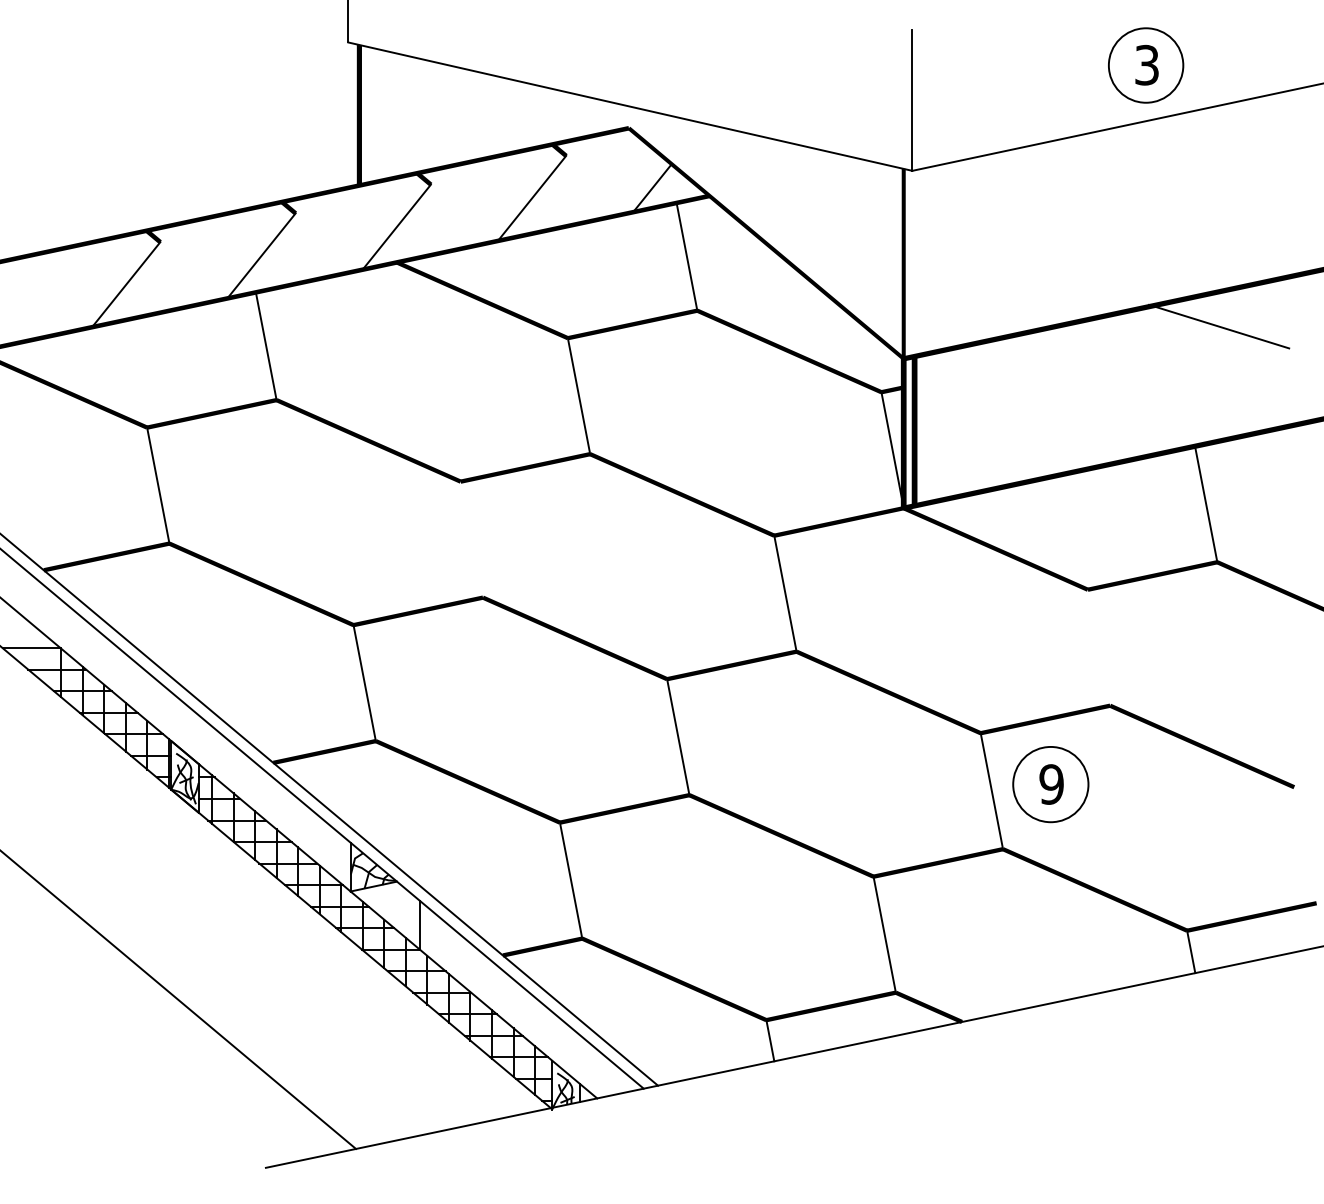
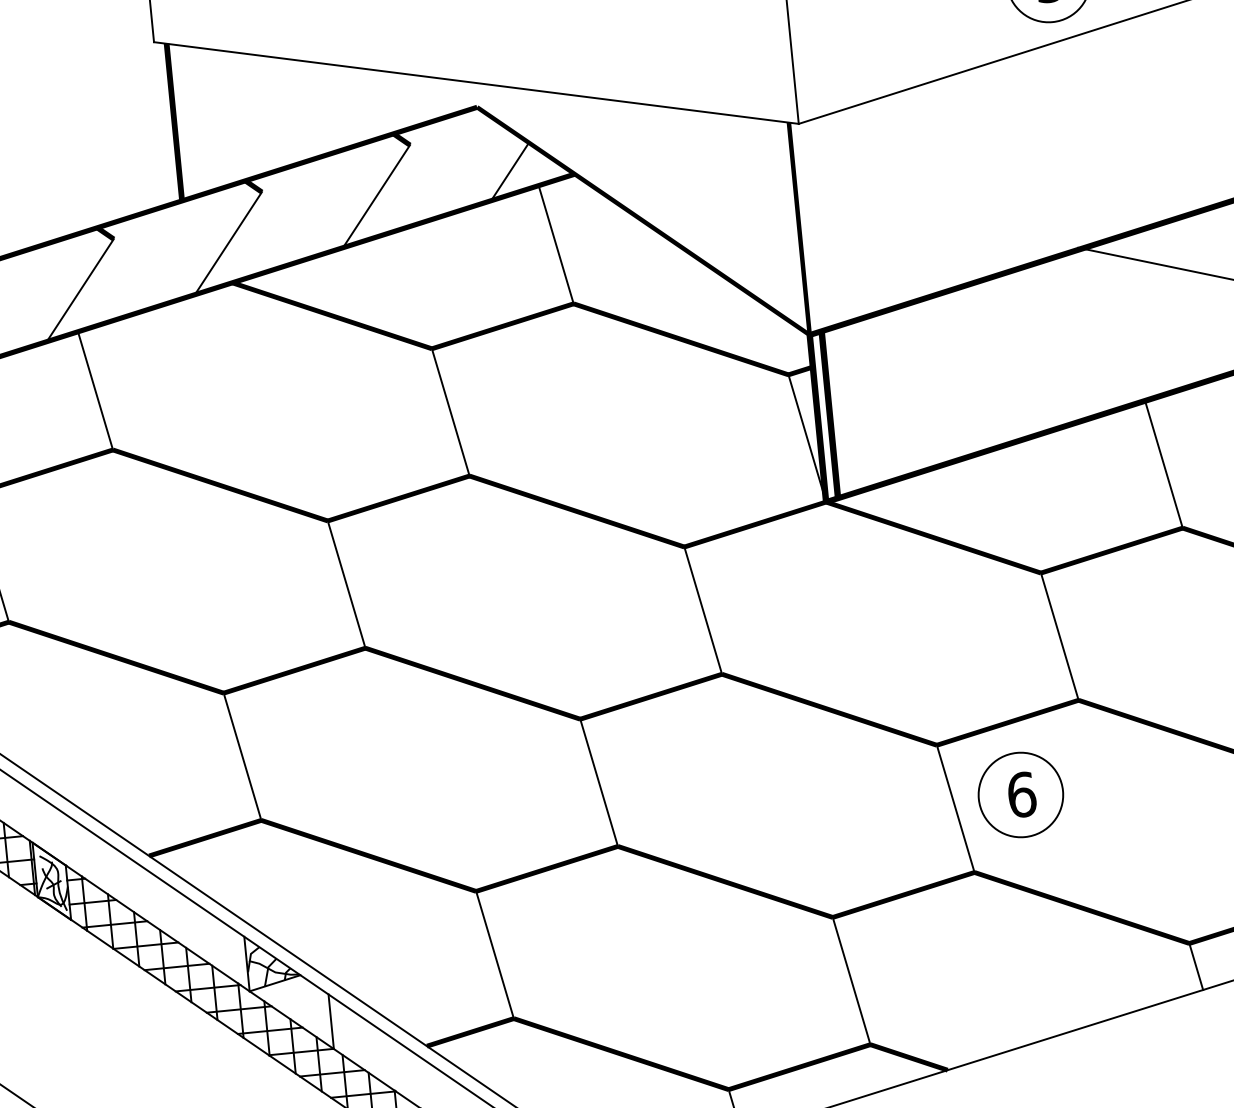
line: (471, 539) -> (346, 584), added
line: (1098, 647) -> (1059, 636), added
text: (1051, 784) -> (1021, 794), 9 -> 6

